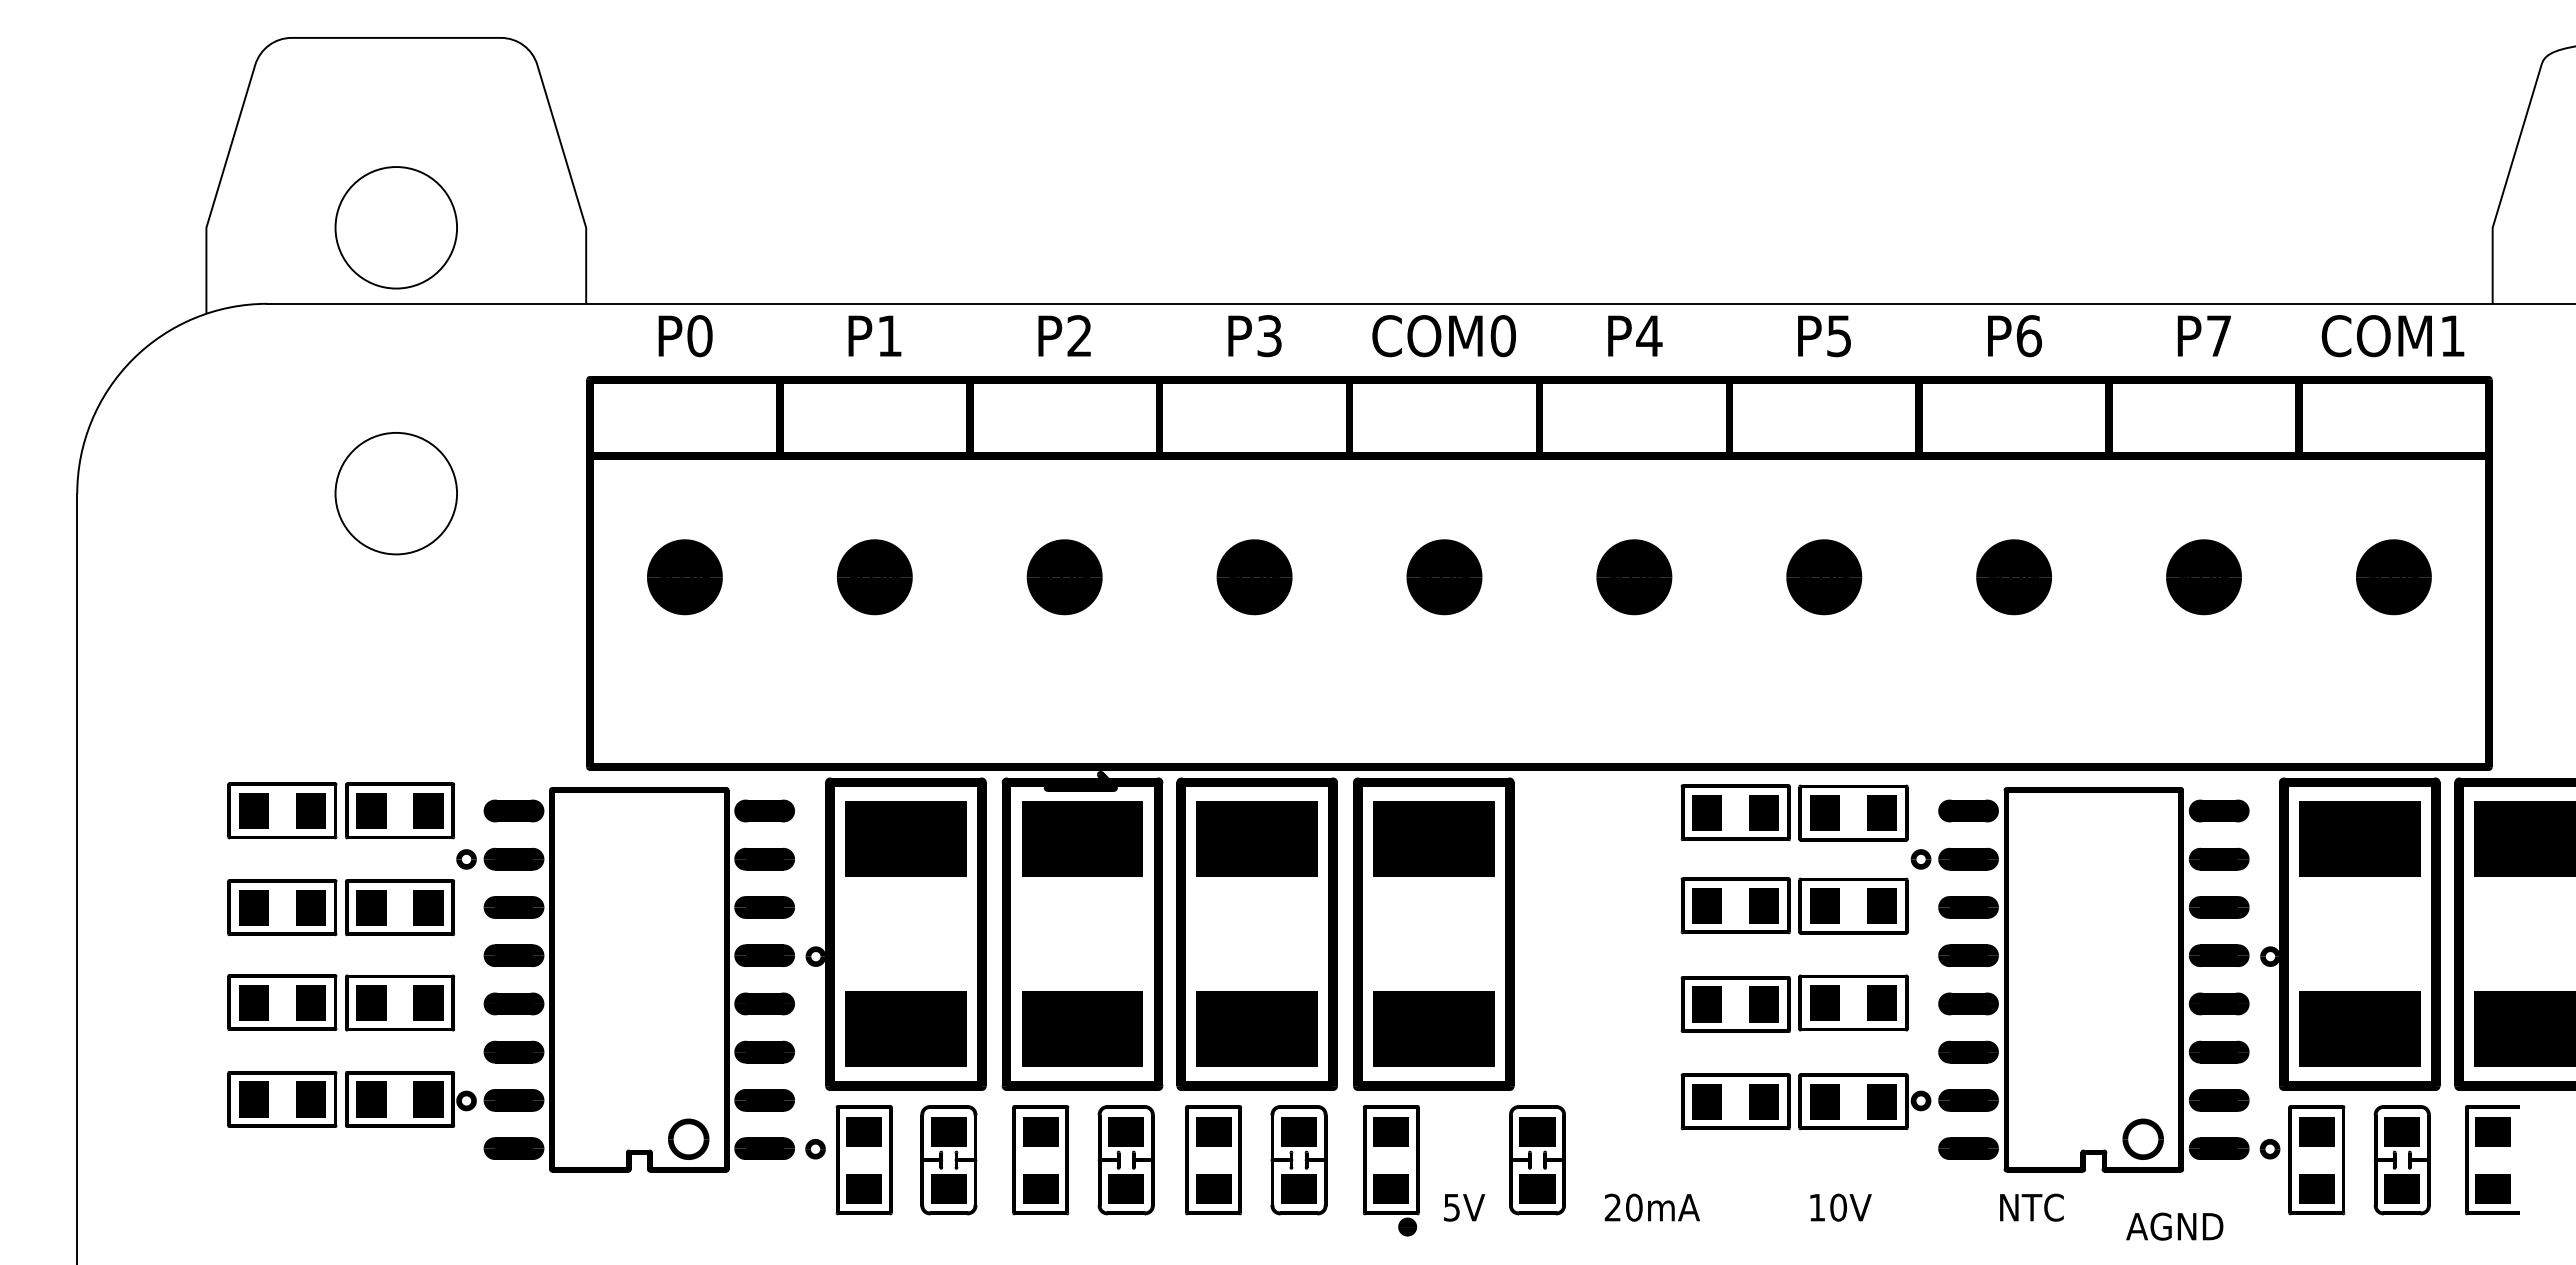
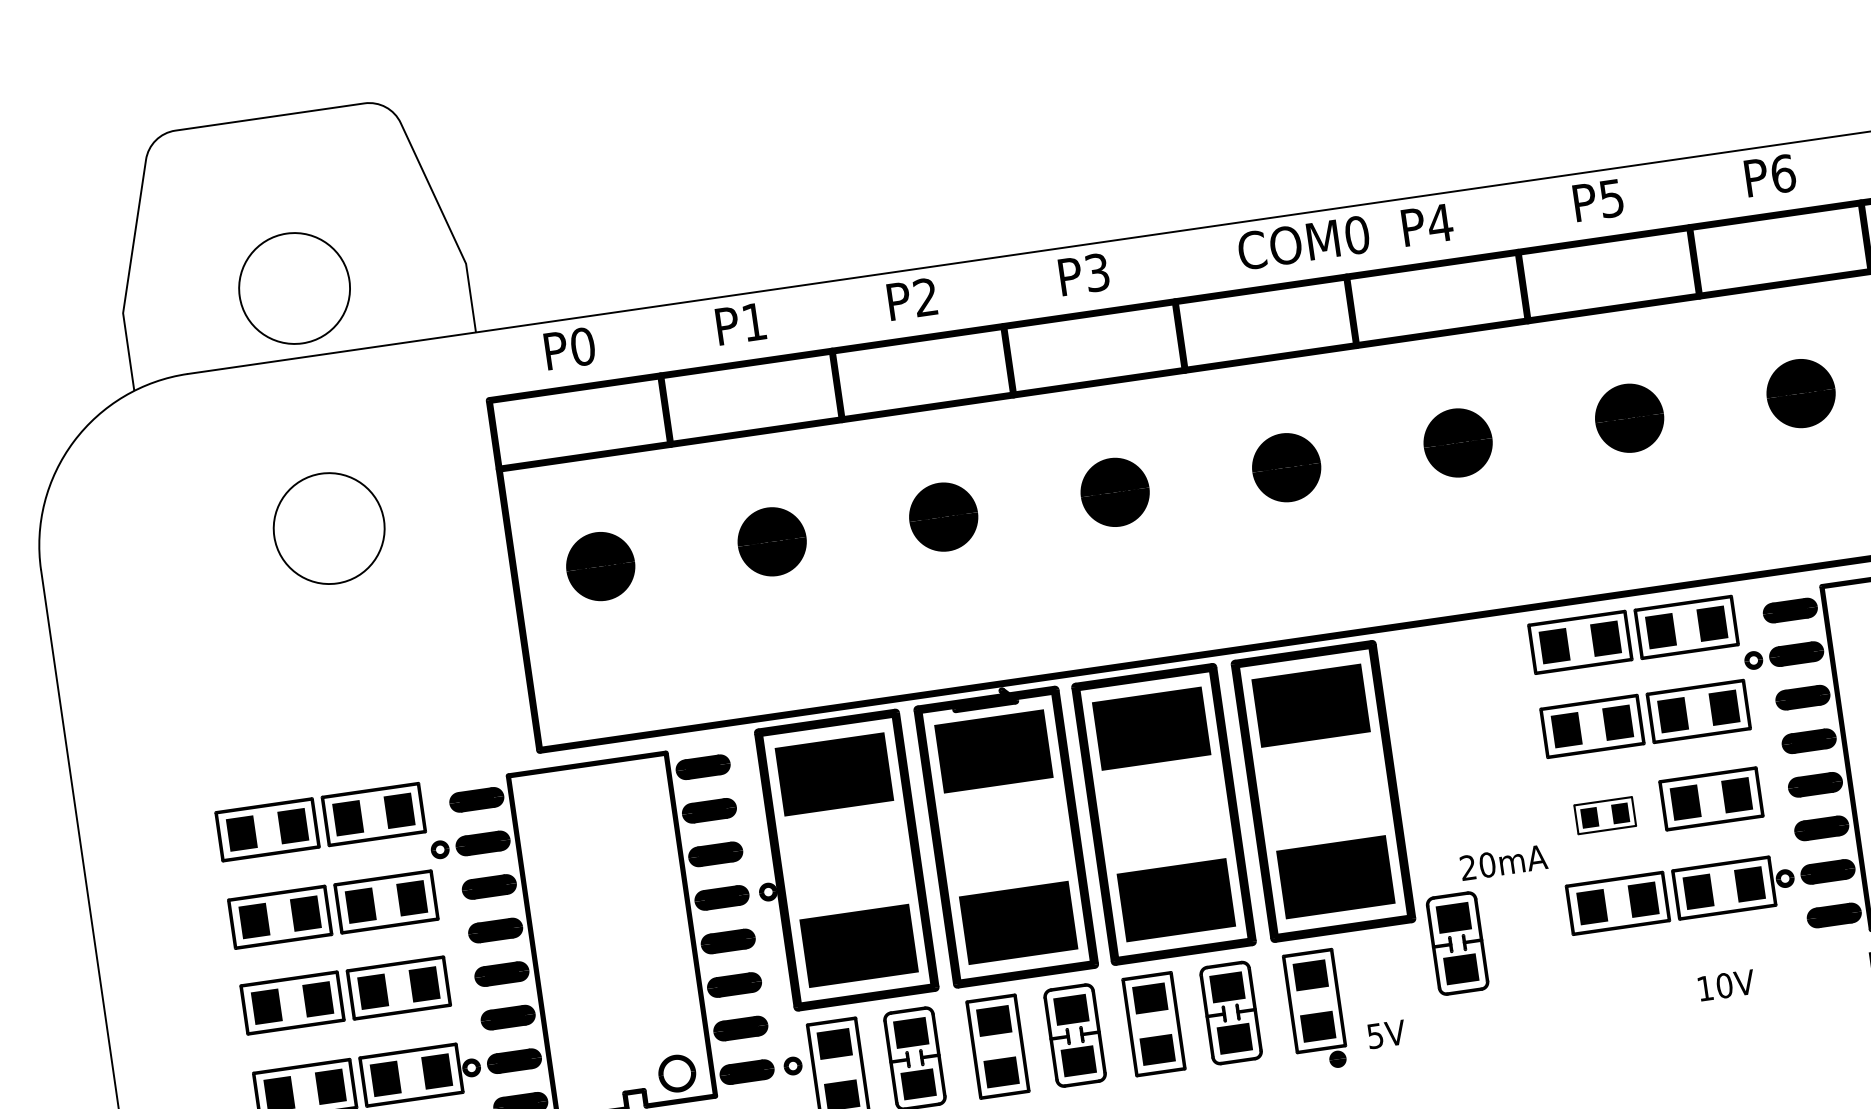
text: (1443, 336) -> (1303, 243), moved
part: (1735, 1004) -> (1605, 815), size x0.6
part: (1537, 1160) -> (1457, 943), moved
text: (1651, 1207) -> (1503, 862), moved

